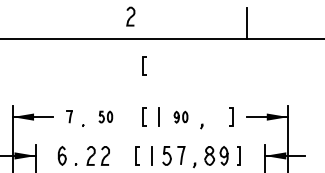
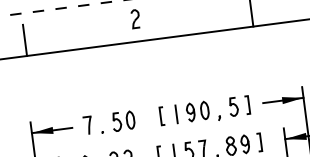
line: (17, 23) -> (24, 40), added
line: (143, 65) -> (154, 65), removed
curve: (217, 115) -> (233, 105), added
part: (69, 116) -> (87, 125), size x1.43
part: (105, 116) -> (123, 120), size x1.67
part: (180, 117) -> (197, 112), size x1.67

